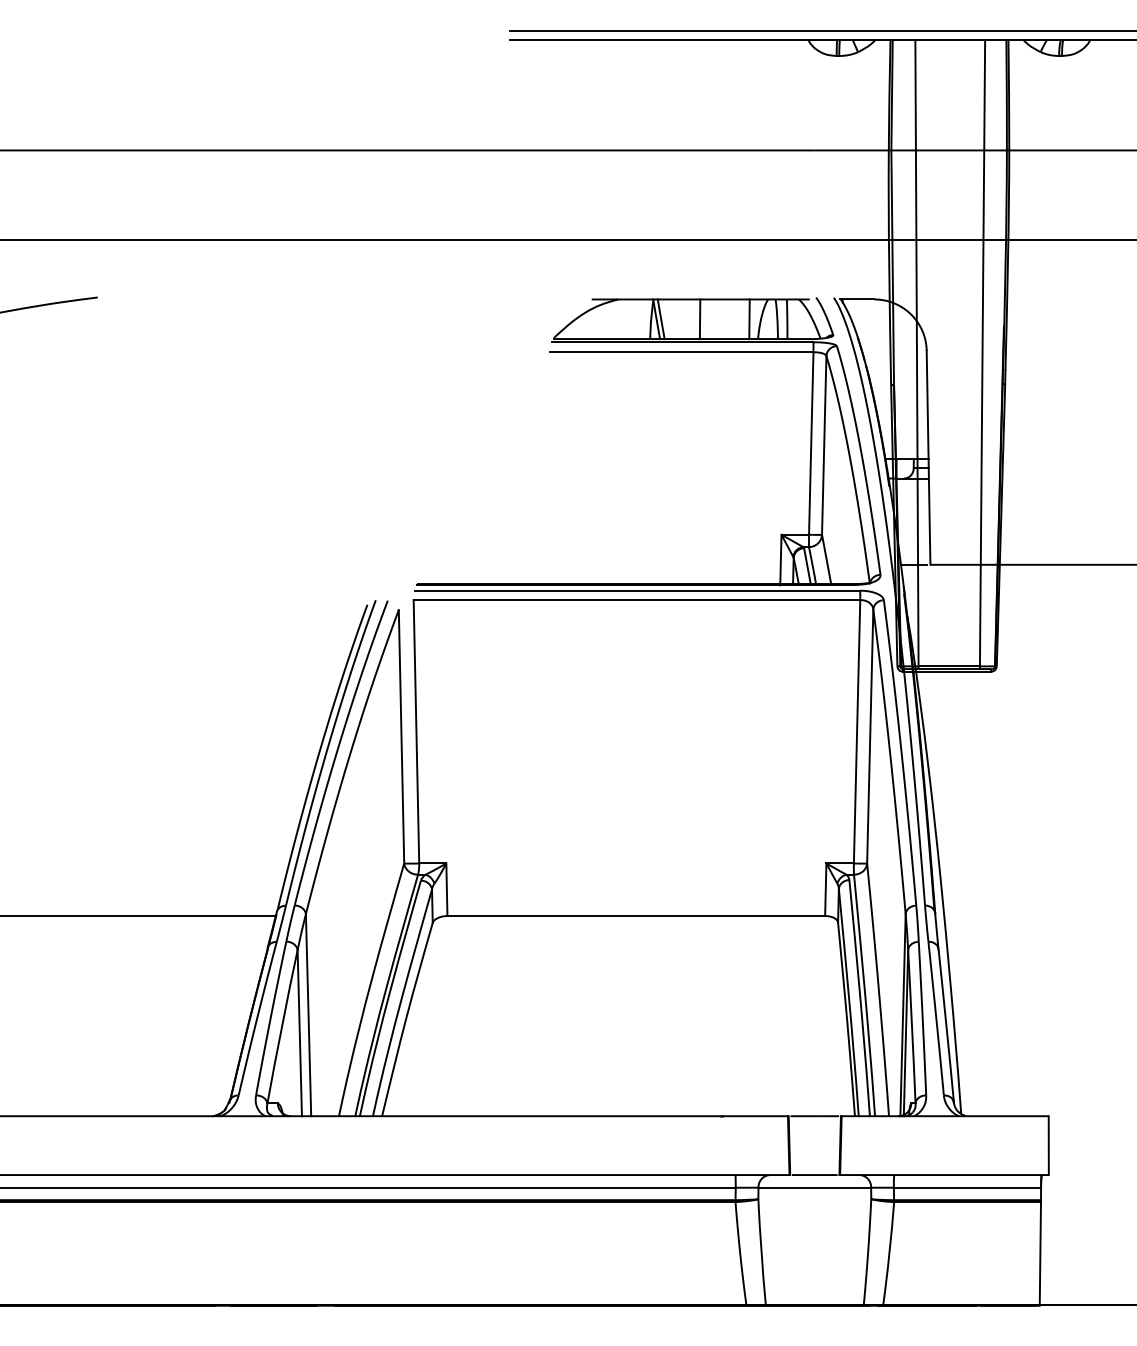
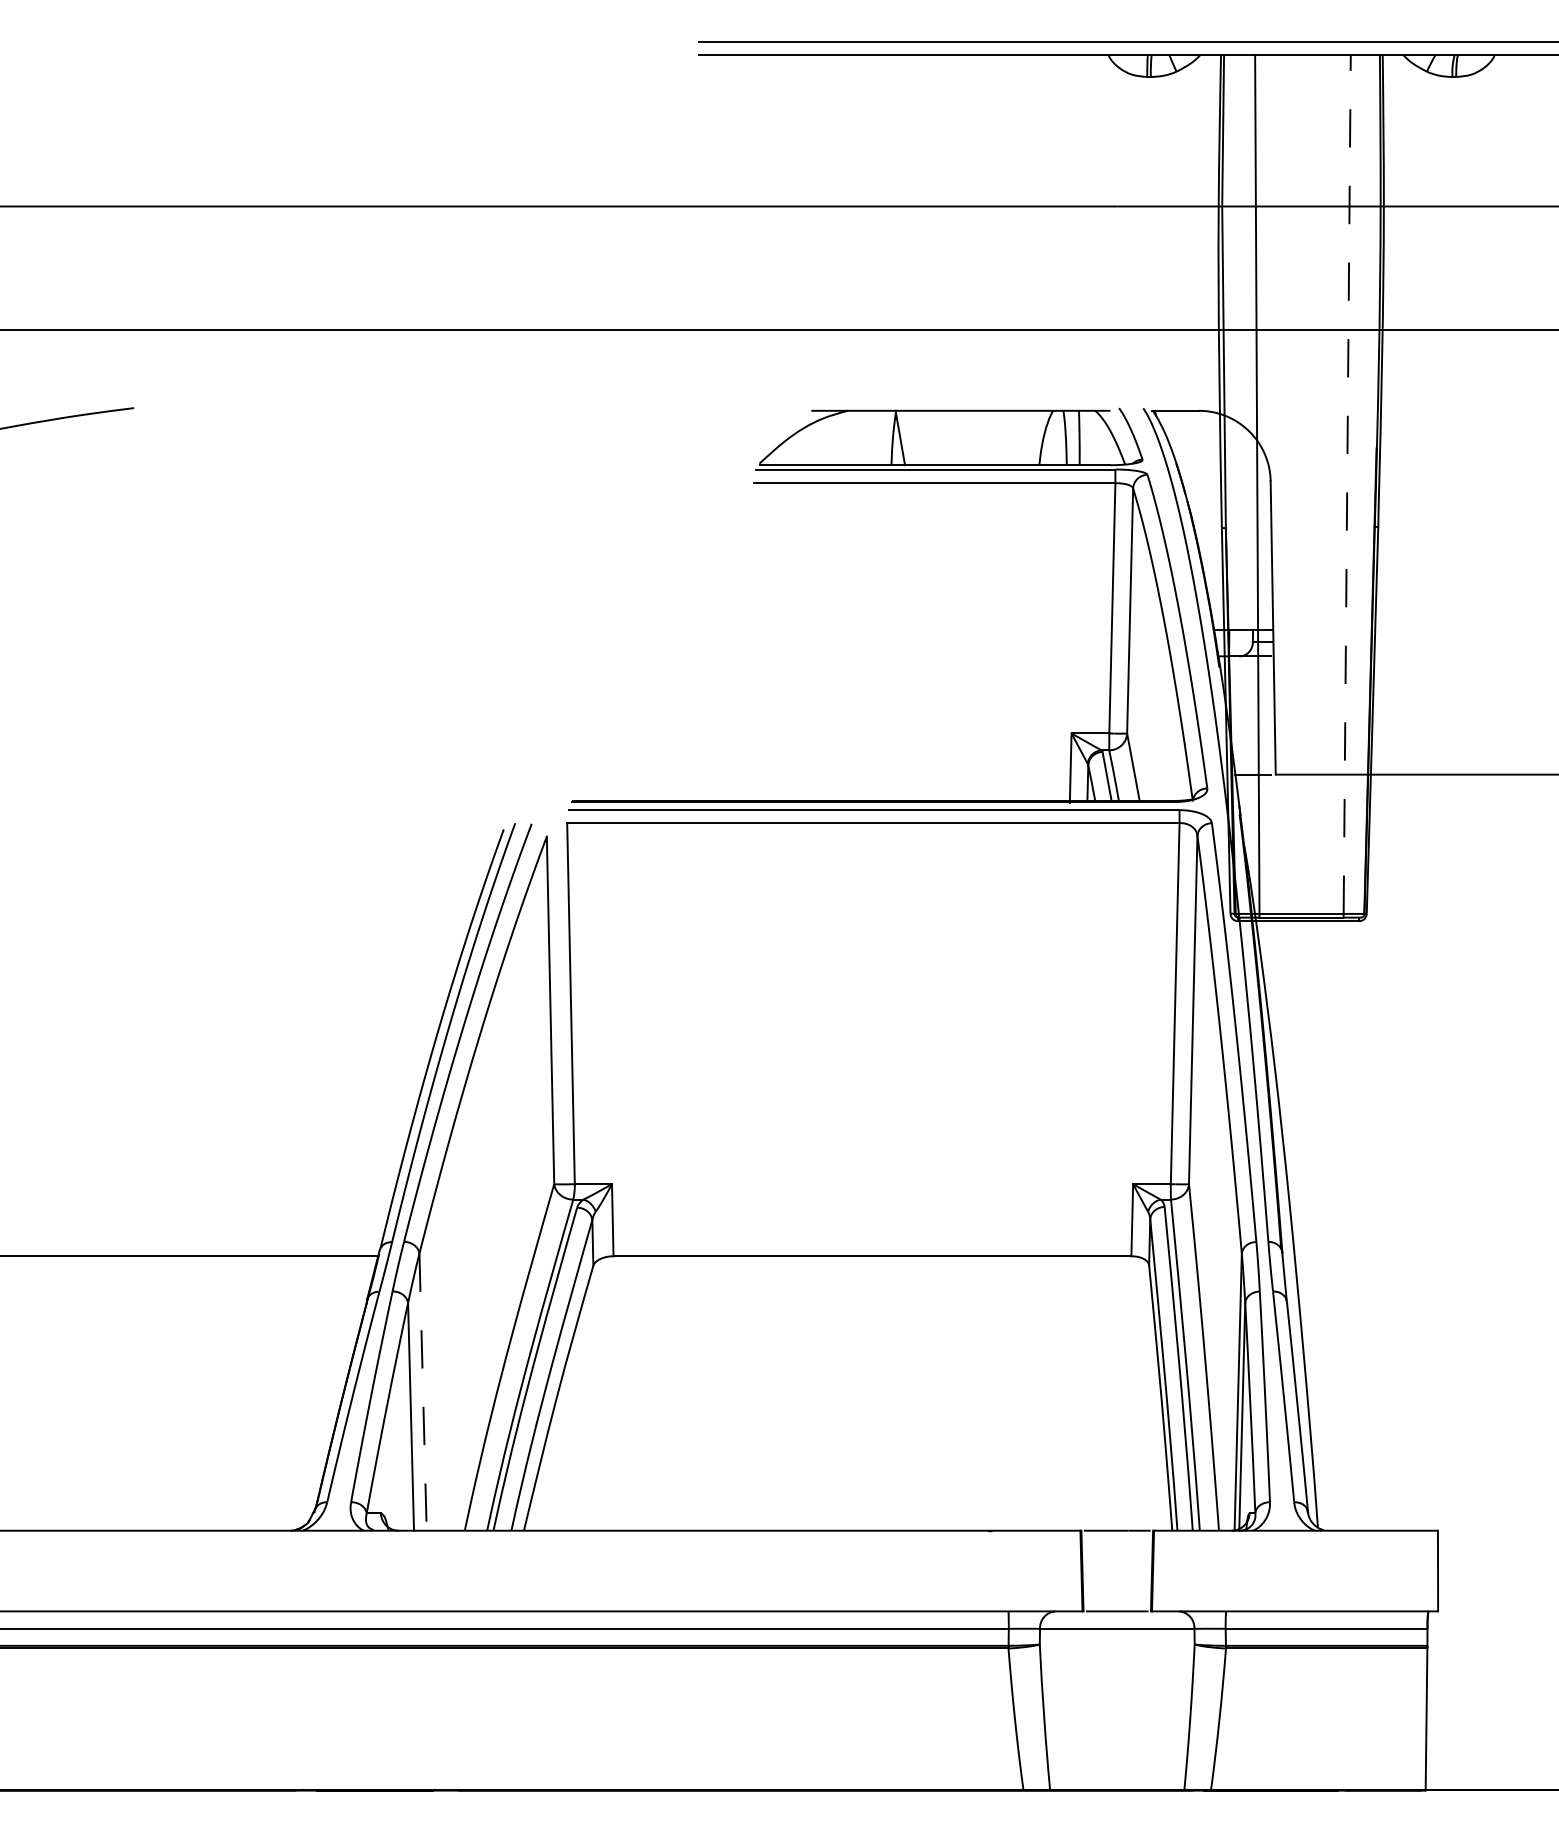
line: (661, 318) -> (906, 437), removed
line: (699, 318) -> (959, 437), removed
line: (749, 318) -> (1027, 437), removed
line: (982, 353) -> (1347, 484), solid -> dashed
line: (308, 1015) -> (423, 1392), solid -> dashed

